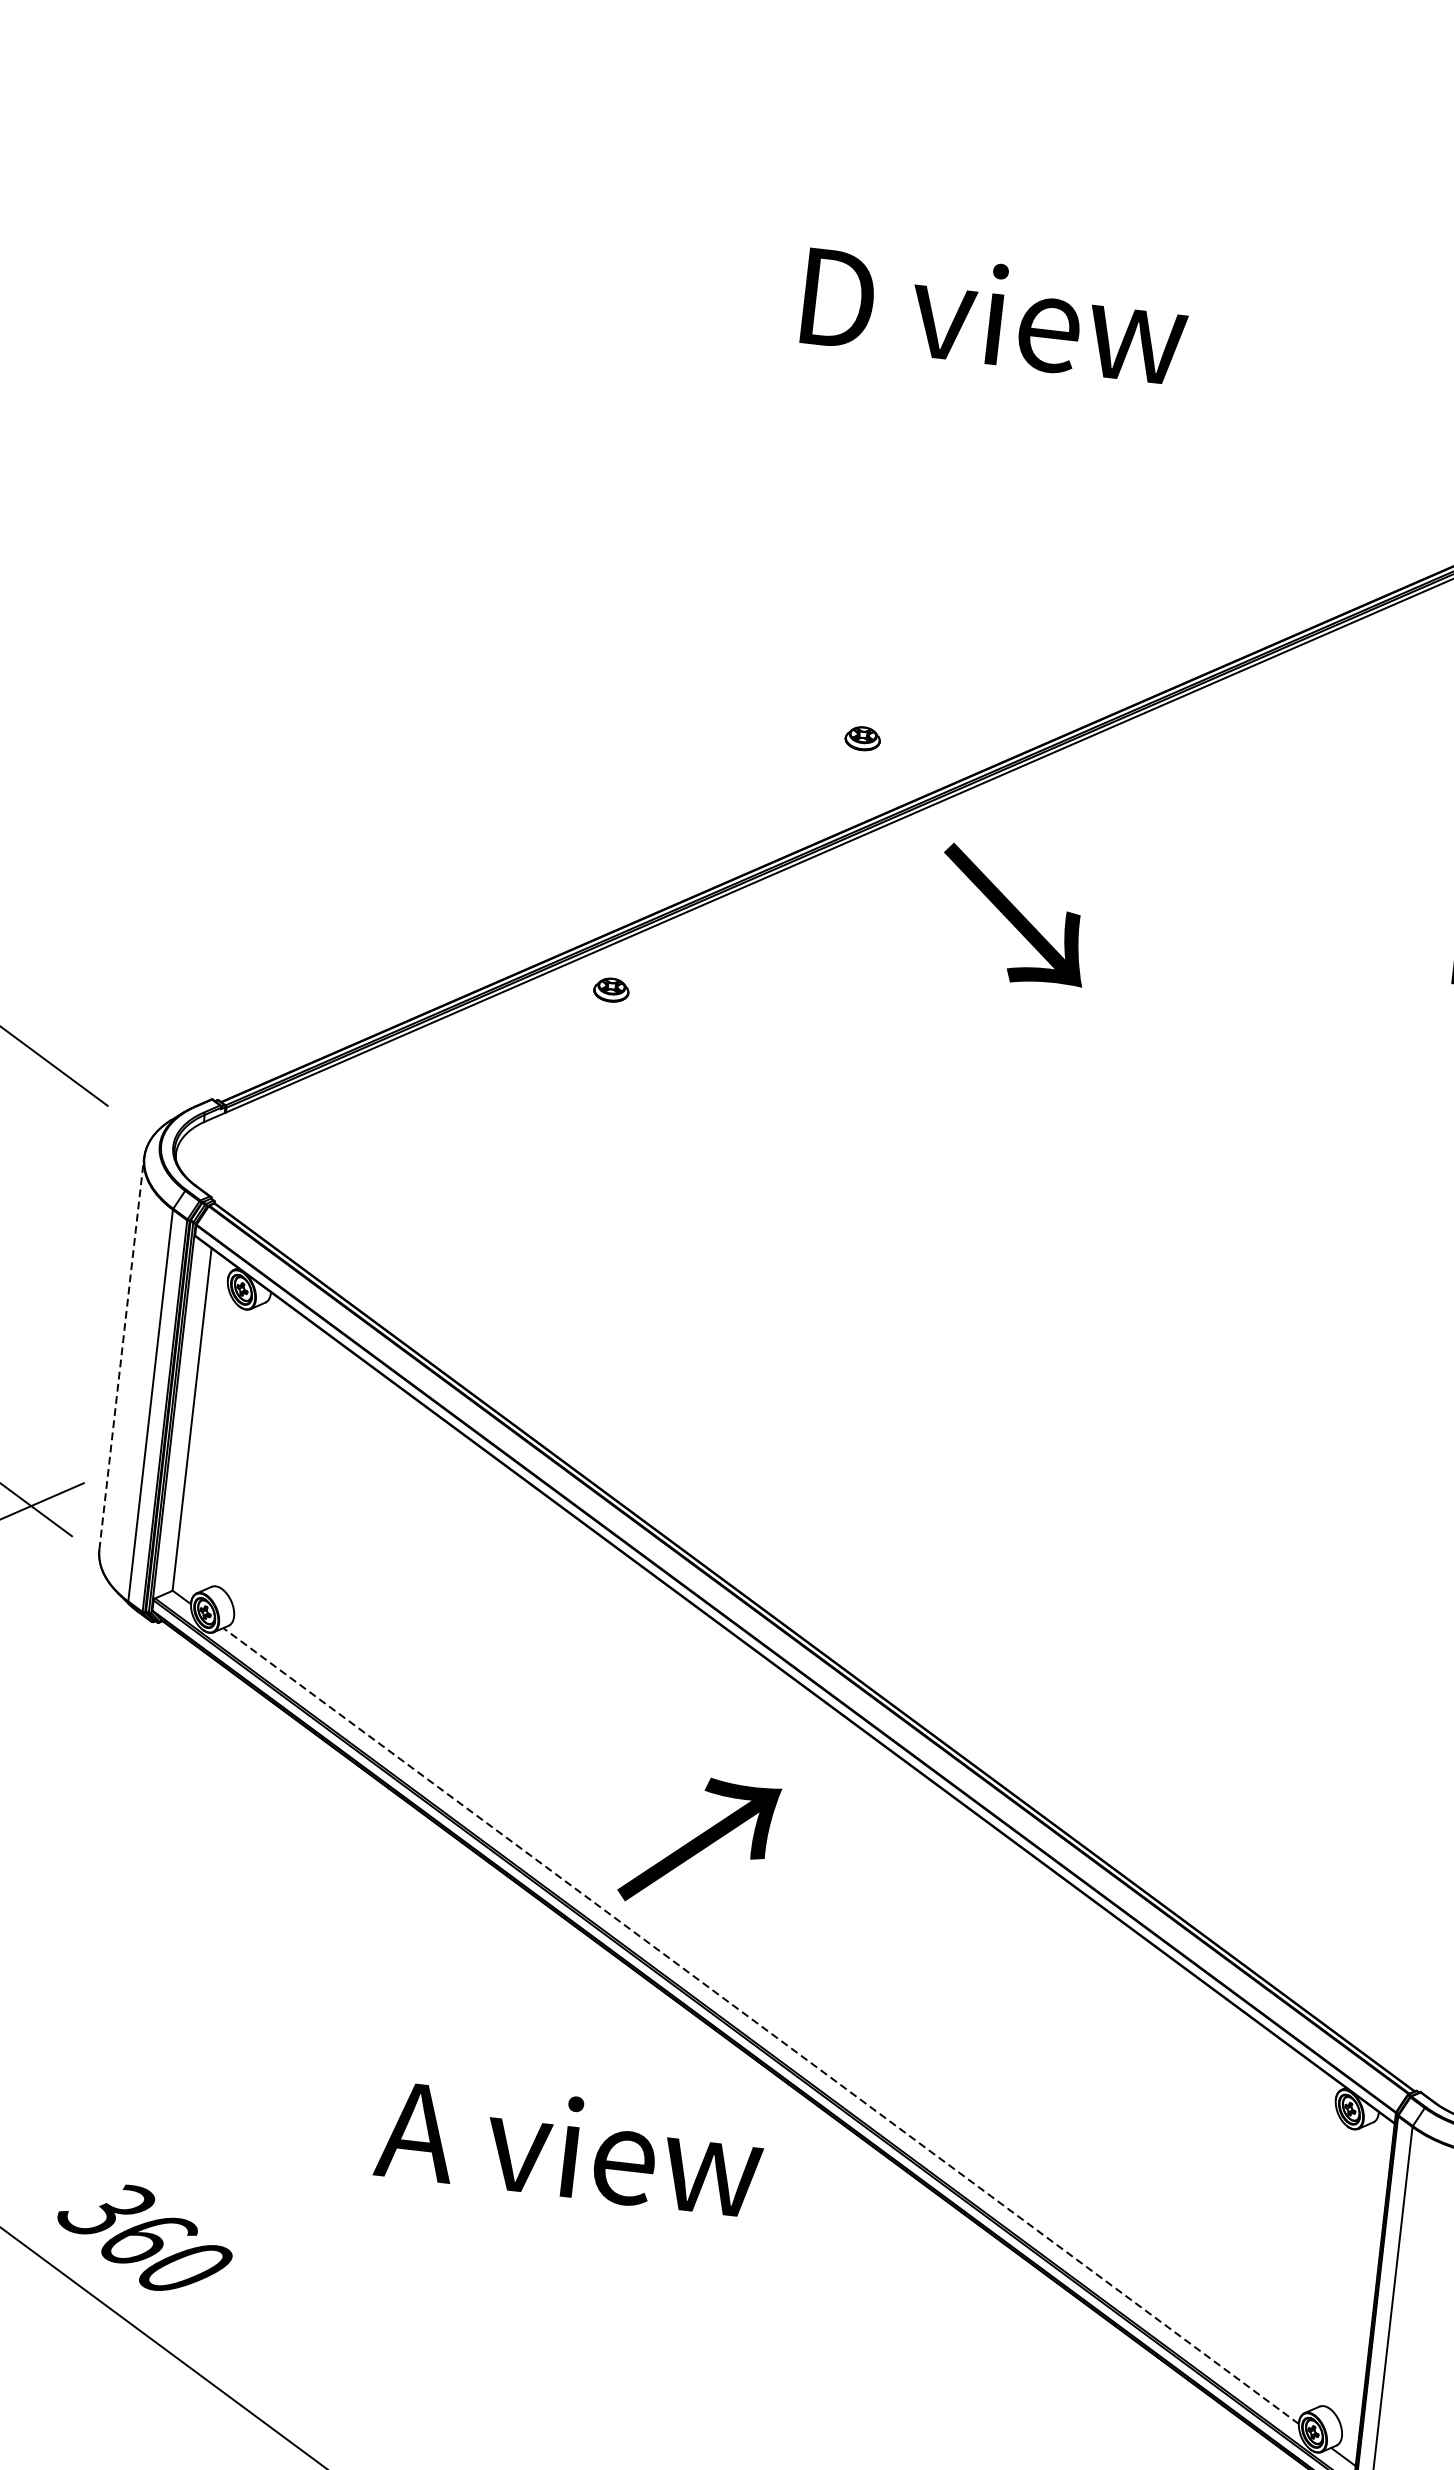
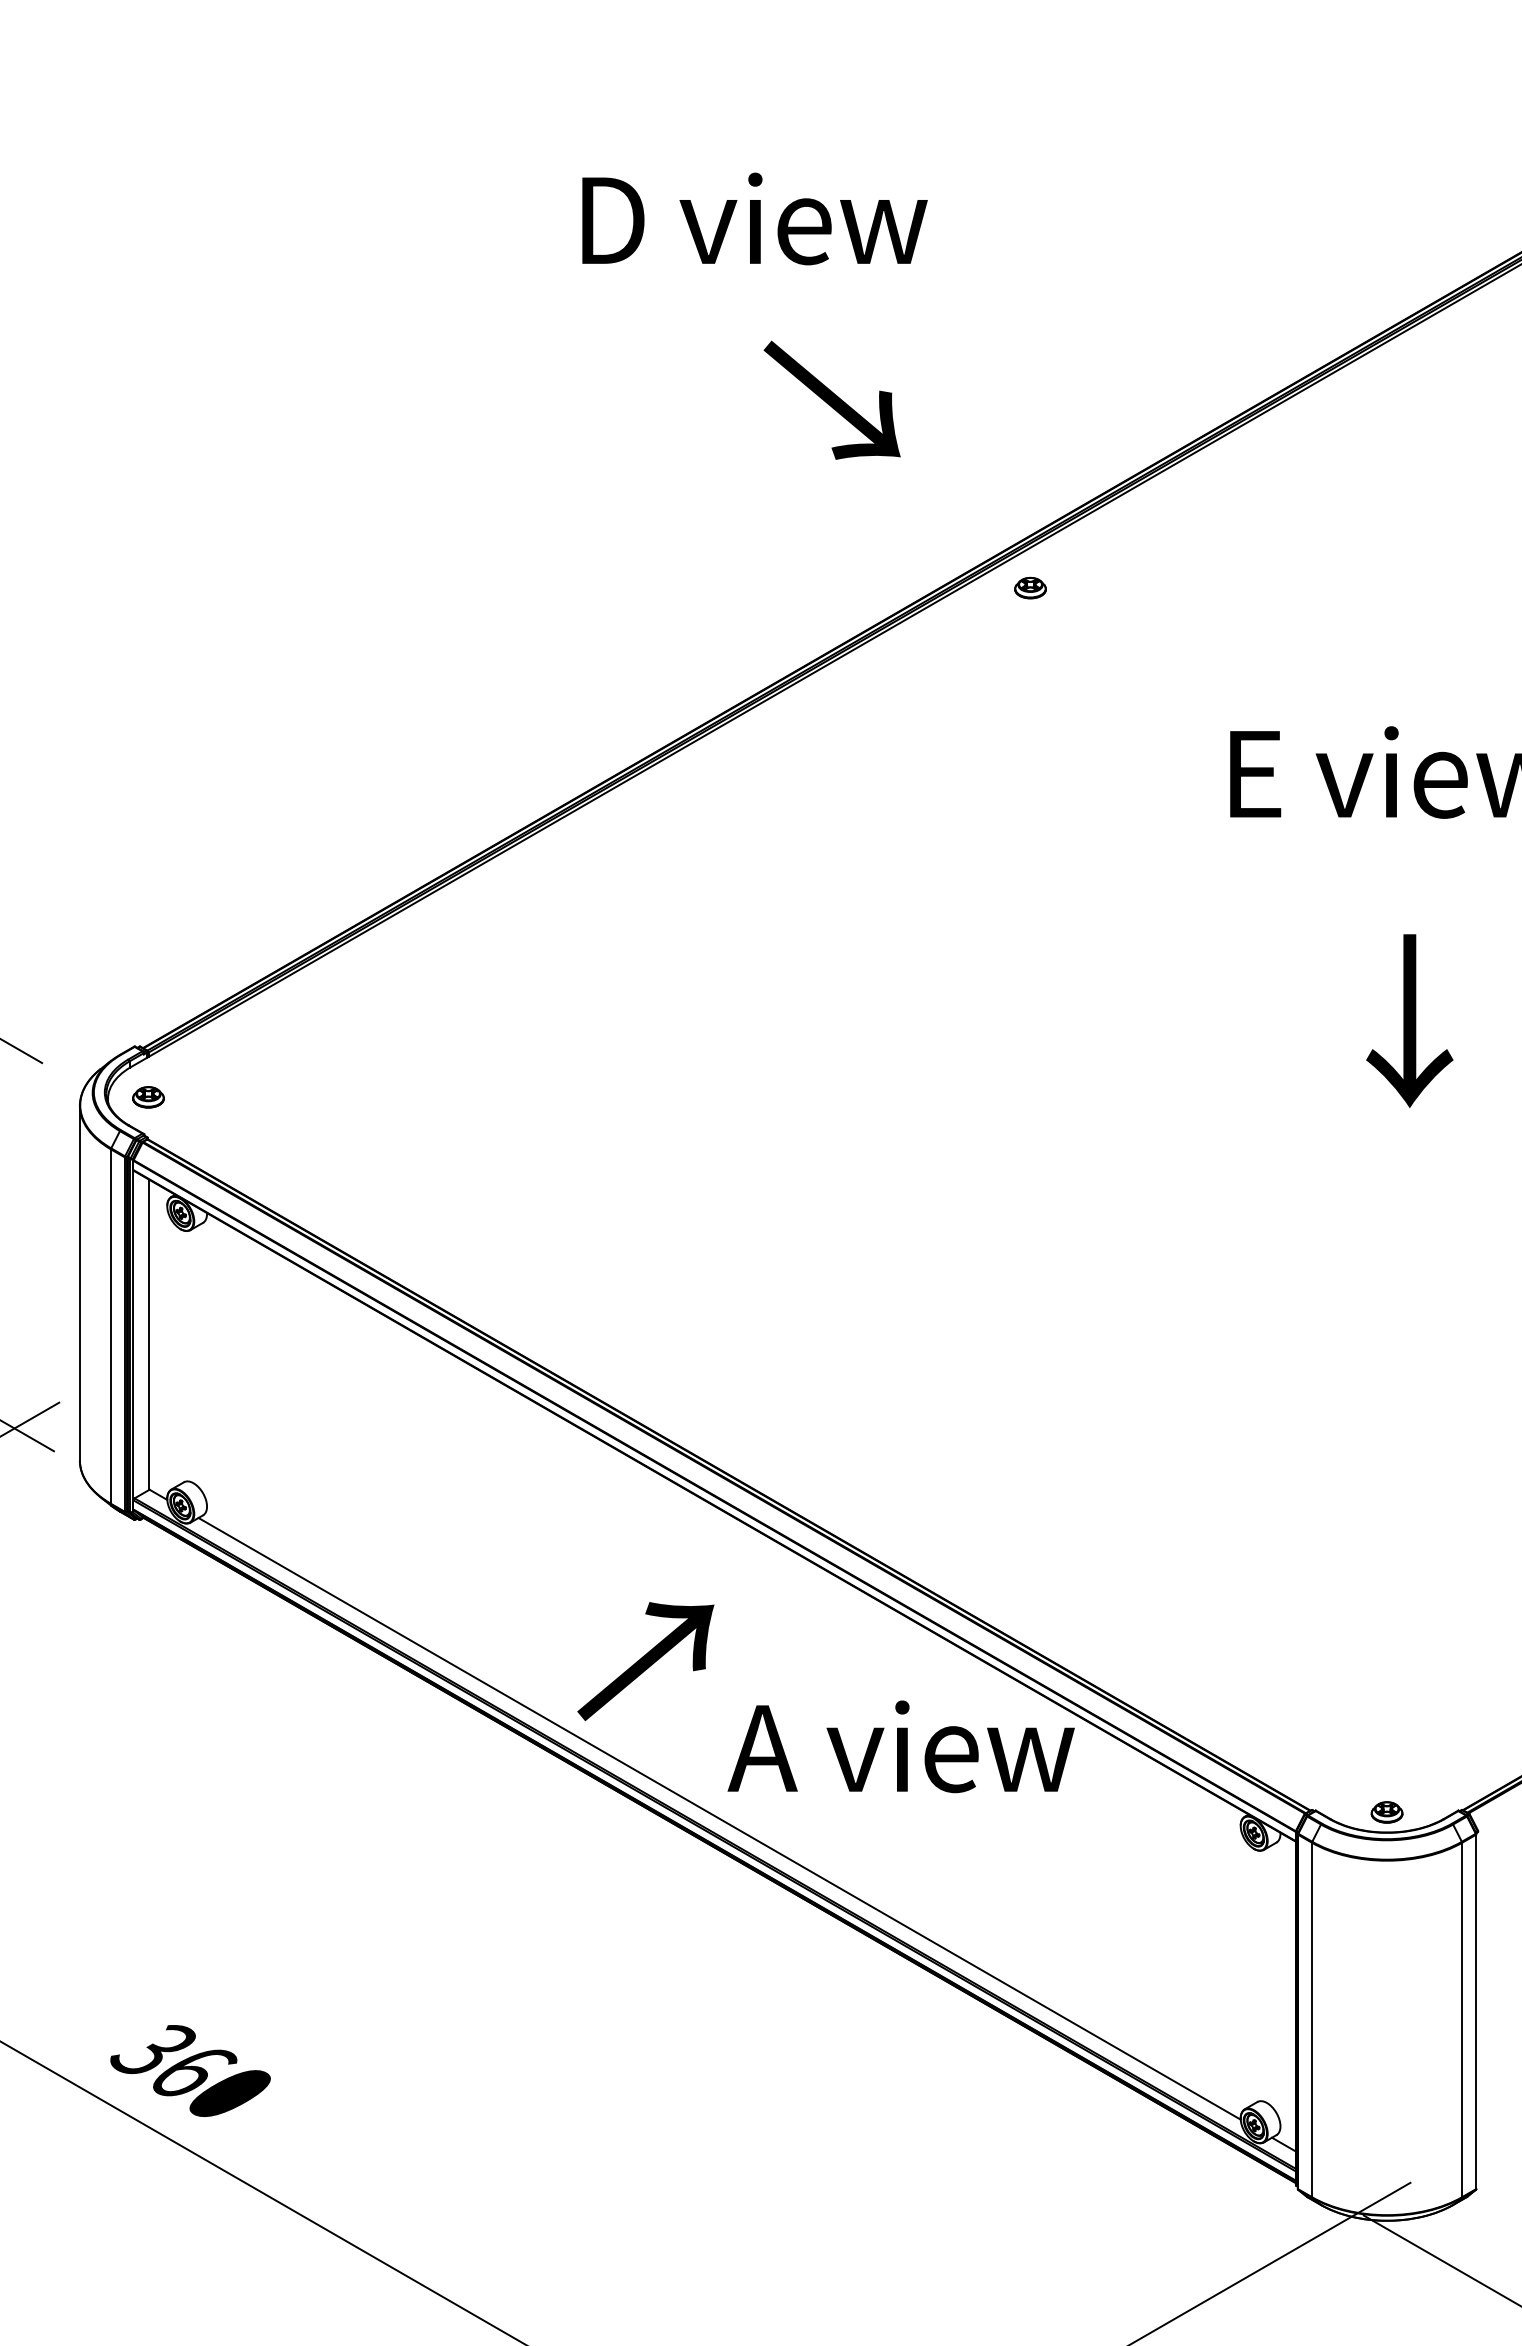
text: (995, 314) -> (754, 218), moved
part: (862, 738) -> (1030, 587), moved
text: (1012, 915) -> (831, 399), moved
part: (611, 990) -> (148, 1097), moved
line: (121, 1352) -> (79, 1282), dashed -> solid
line: (760, 2025) -> (719, 1818), dashed -> solid
text: (569, 2147) -> (900, 1746), moved

